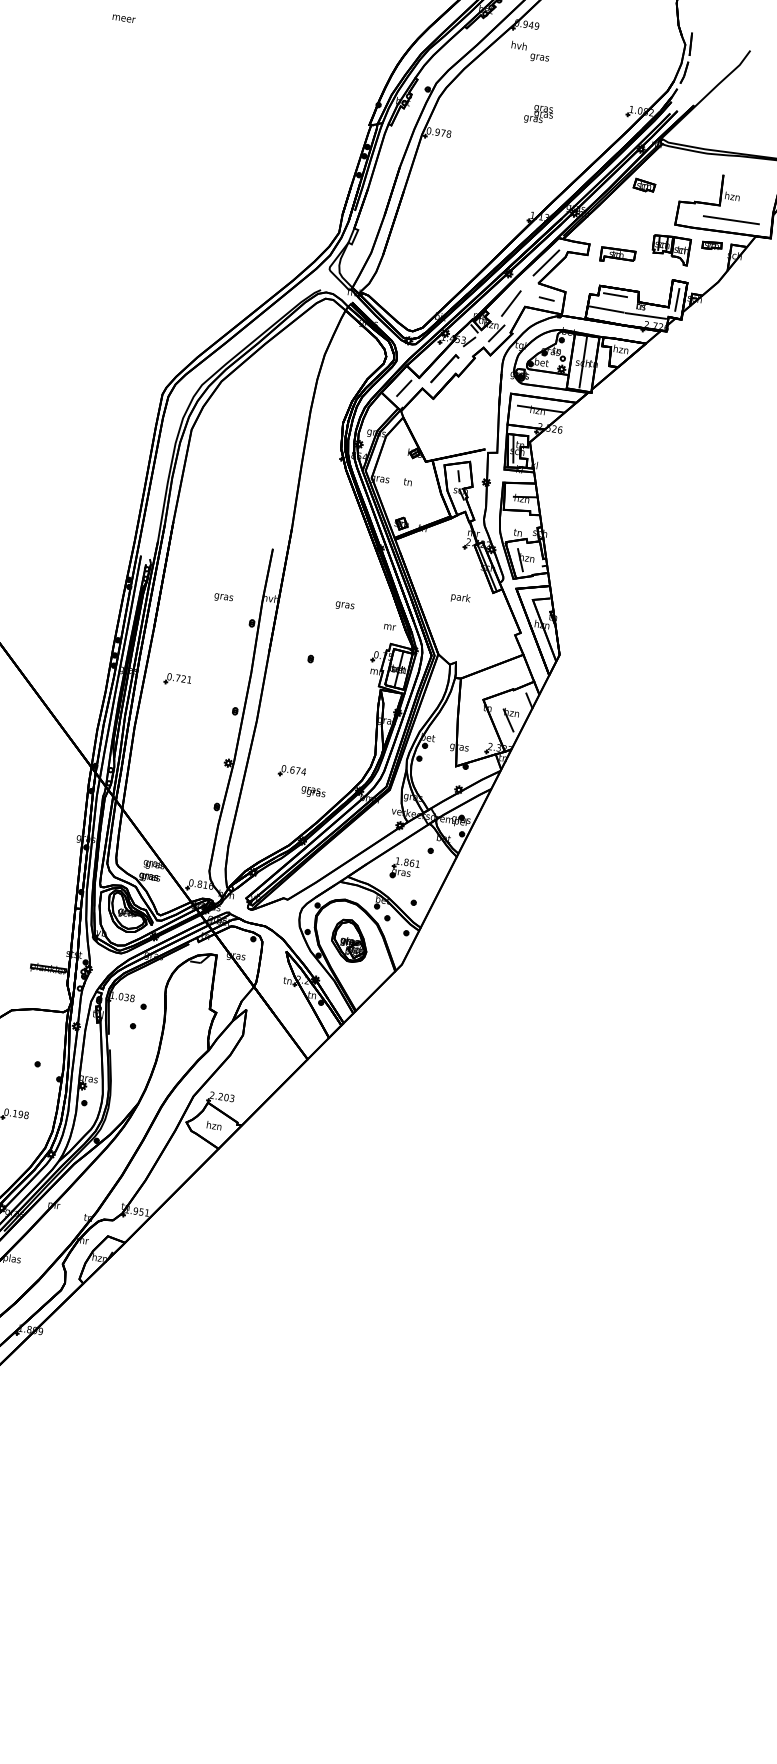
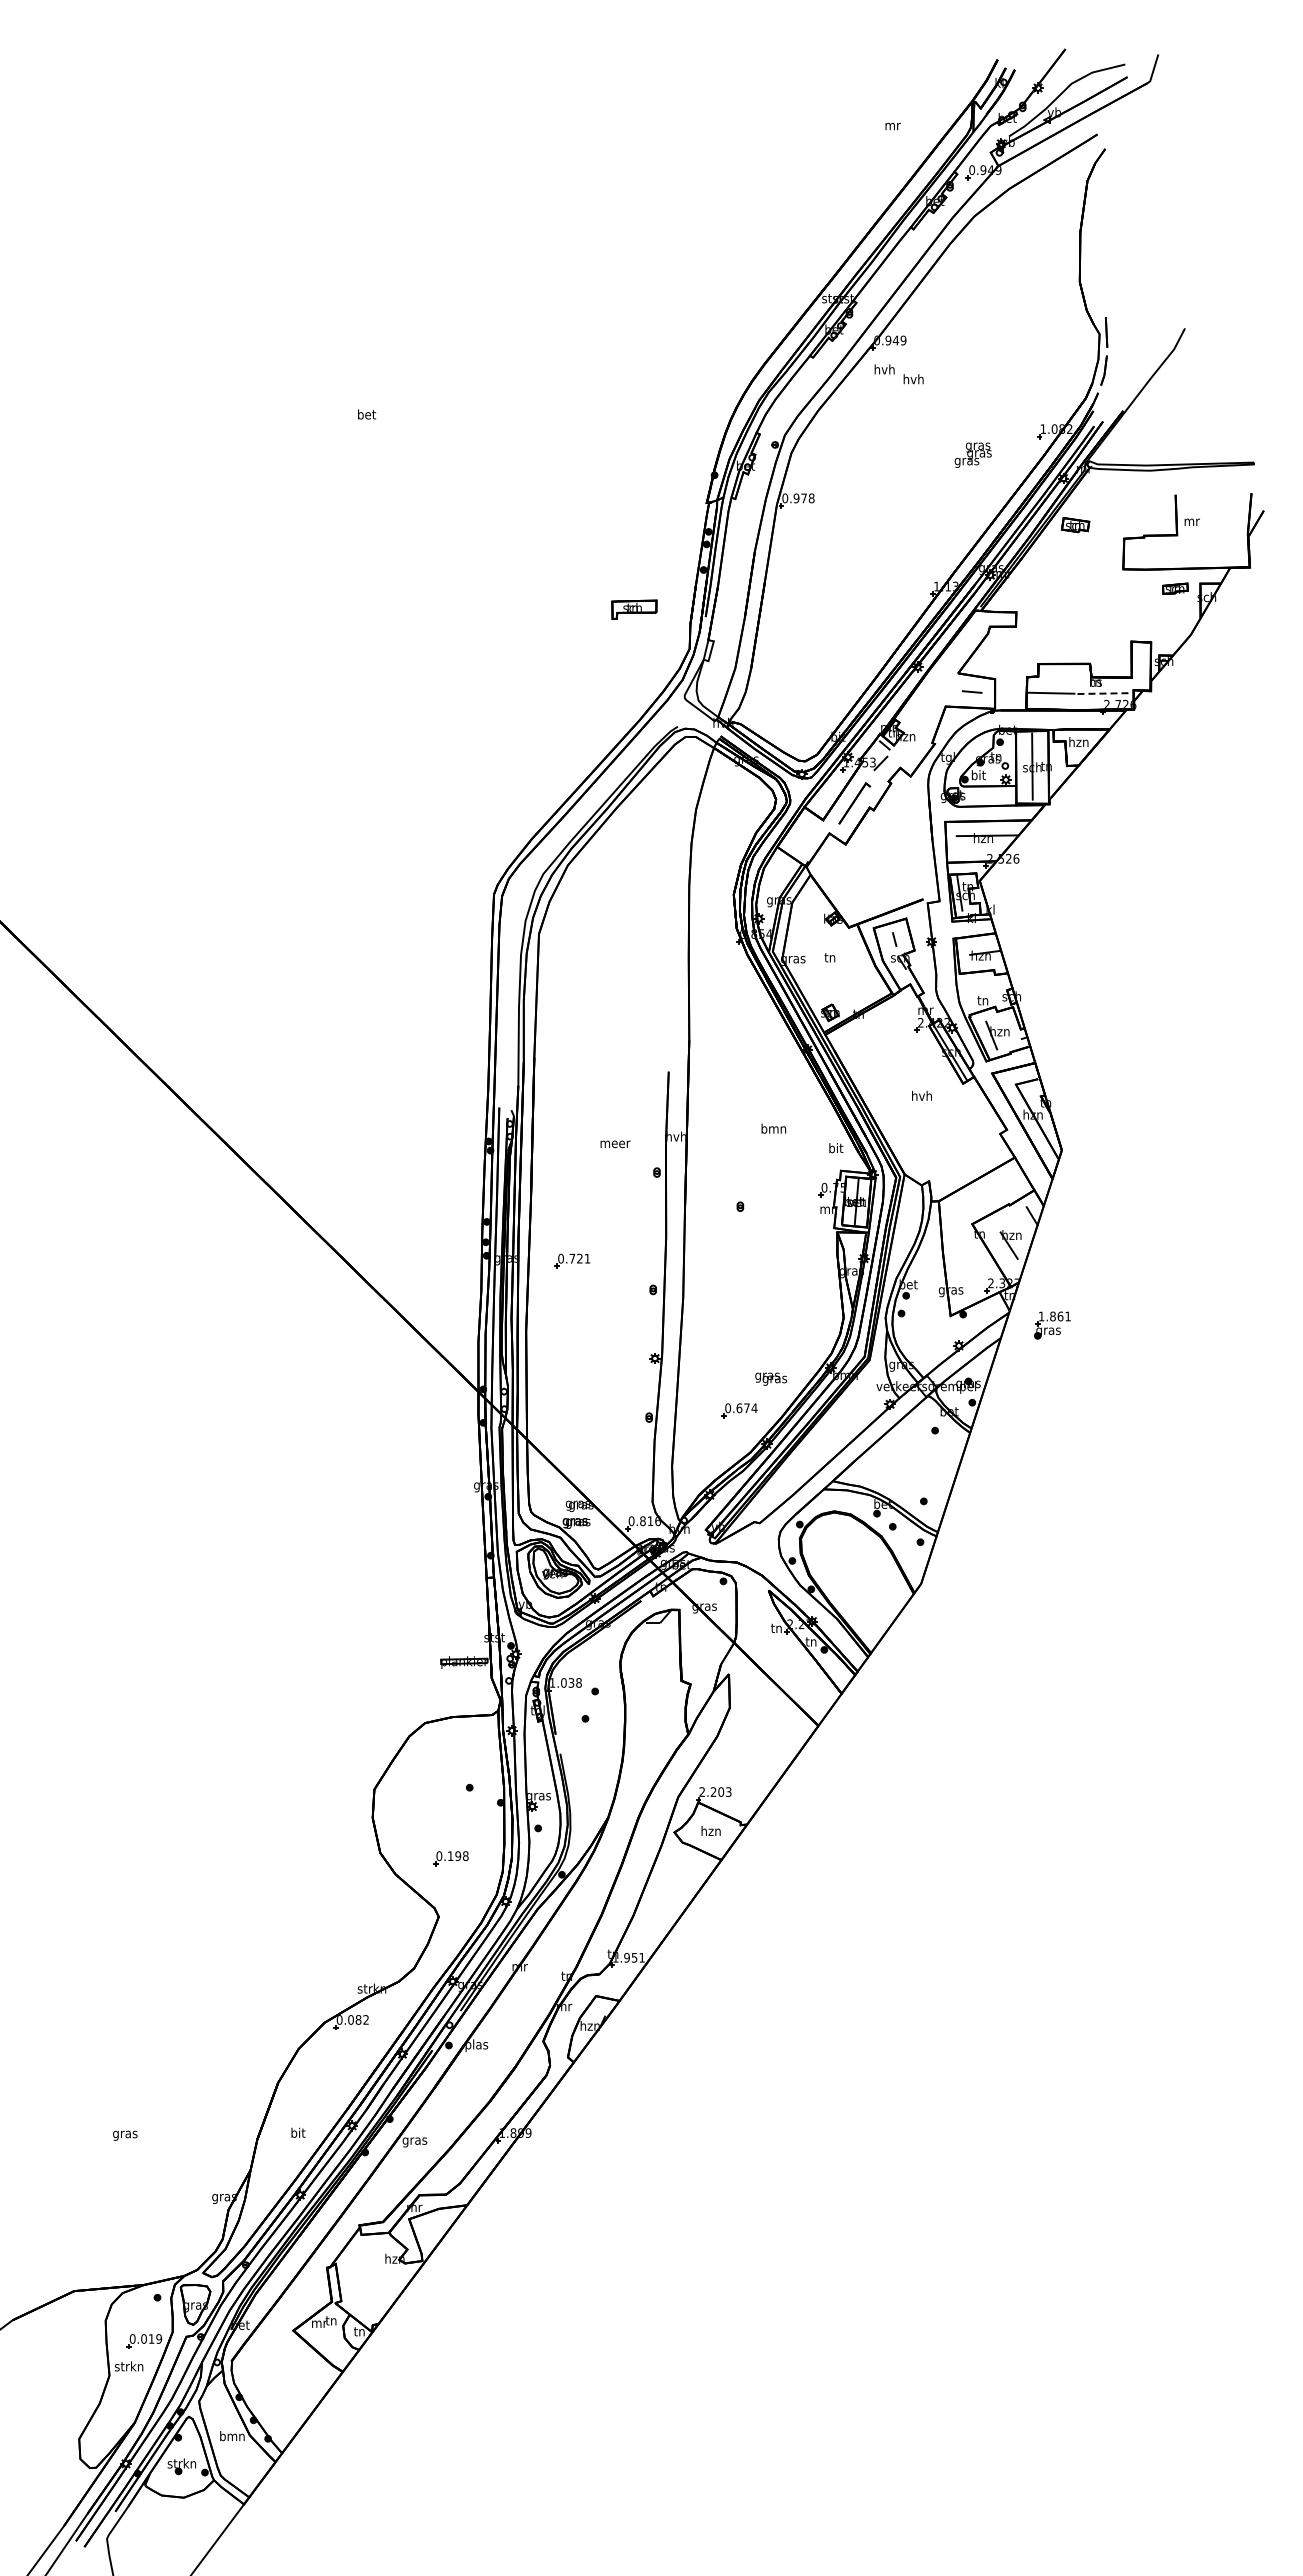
text: (124, 17) -> (367, 414), meer -> bet
text: (539, 57) -> (913, 380), gras -> hvh
text: (538, 114) -> (972, 454), moved
text: (732, 196) -> (1191, 520), hzn -> mr
line: (730, 219) -> (1194, 551), removed
part: (670, 249) -> (1122, 602), removed
part: (617, 255) -> (634, 609), moved
line: (546, 263) -> (964, 645), removed
line: (615, 294) -> (1060, 672), removed
line: (677, 299) -> (1141, 665), removed
line: (510, 303) -> (926, 704), removed
line: (646, 315) -> (1104, 693), solid -> dashed
line: (496, 333) -> (914, 746), removed
text: (541, 362) -> (978, 775), bet -> bit
line: (403, 387) -> (805, 836), removed
text: (460, 597) -> (921, 1096), park -> hvh
text: (224, 598) -> (615, 1145), gras -> meer
text: (344, 604) -> (773, 1129), gras -> bmn
text: (390, 626) -> (836, 1148), mr -> bit
part: (292, 771) -> (739, 1410), moved
part: (404, 869) -> (1052, 1325), moved
part: (349, 940) -> (848, 1563), removed

